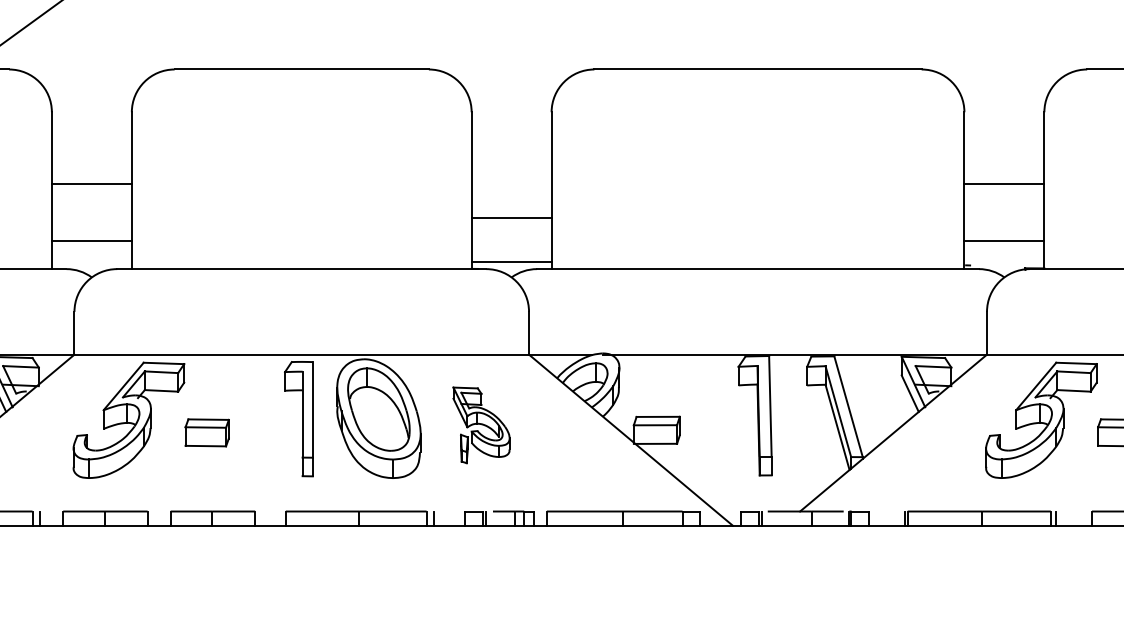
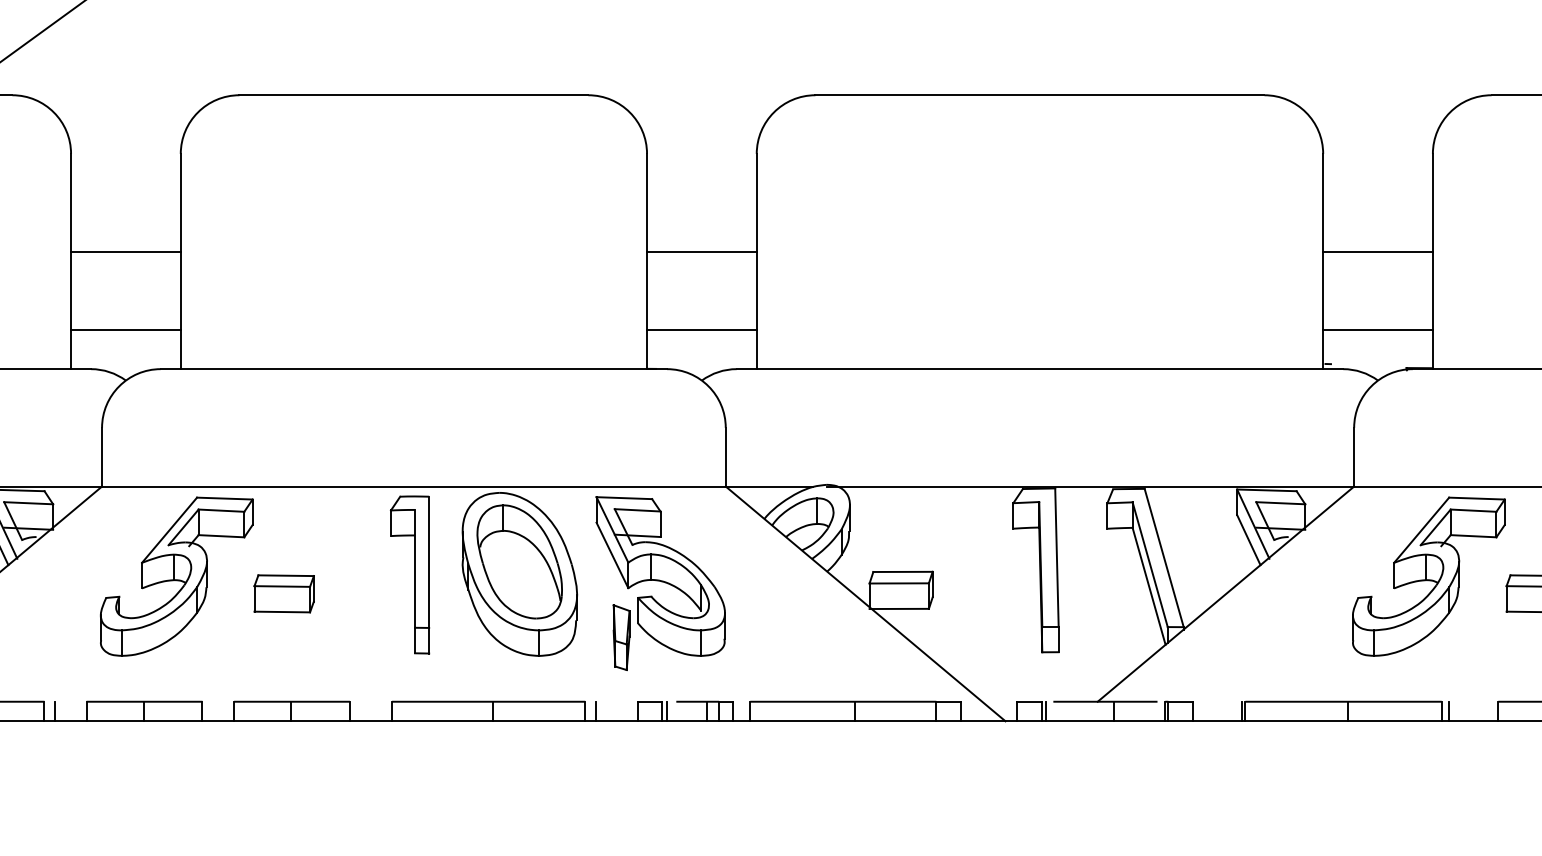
line: (511, 217) -> (701, 251), moved
line: (511, 262) -> (701, 330), moved
part: (481, 425) -> (660, 583), size x1.67

